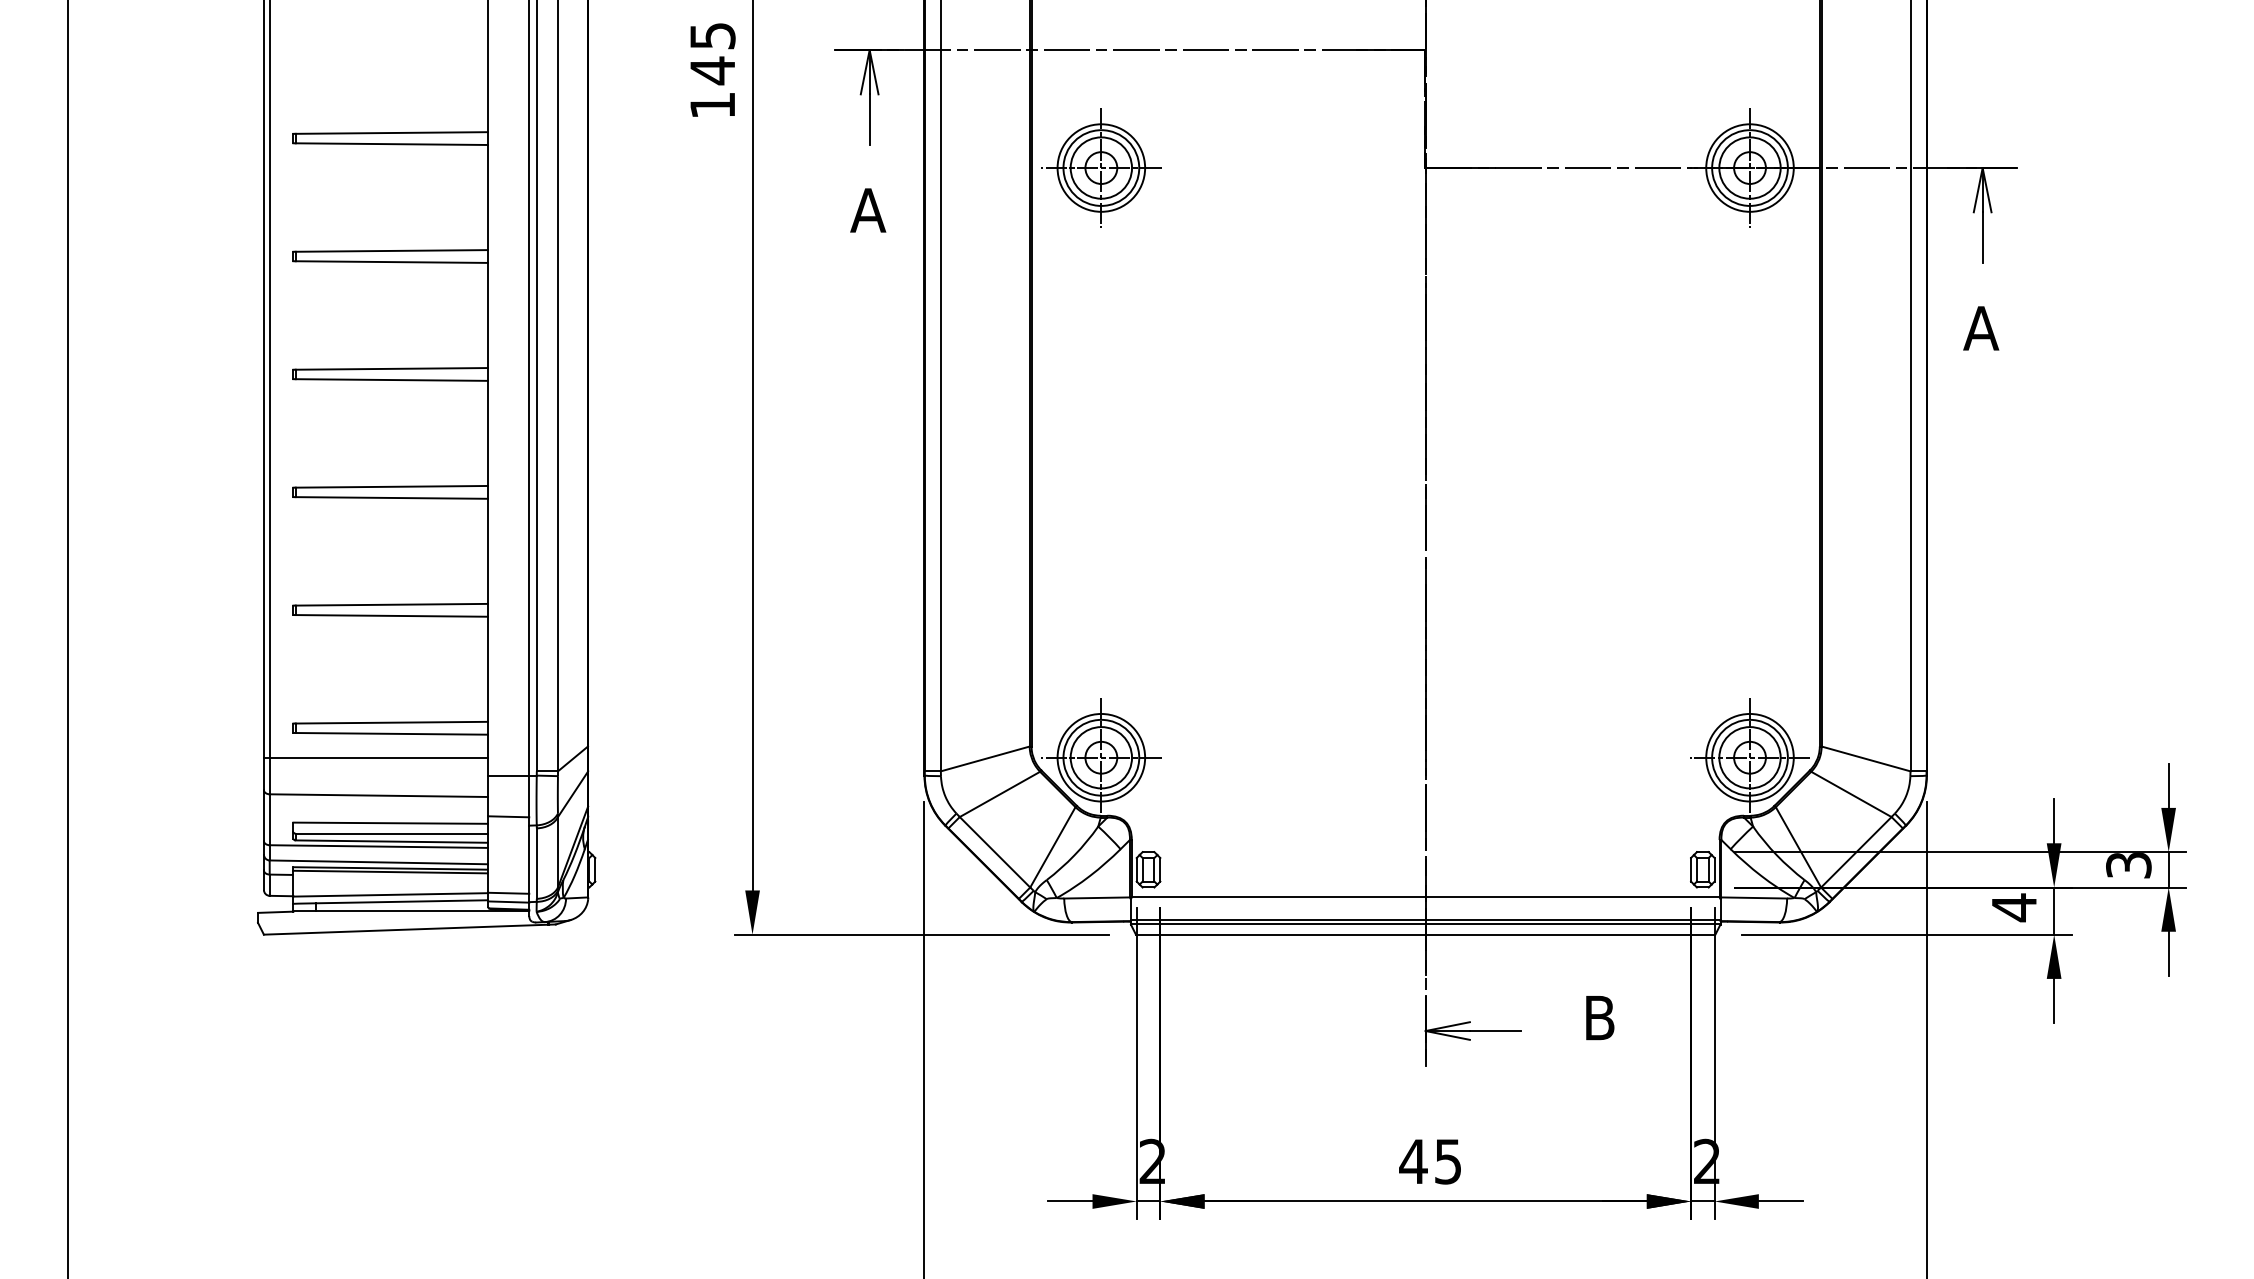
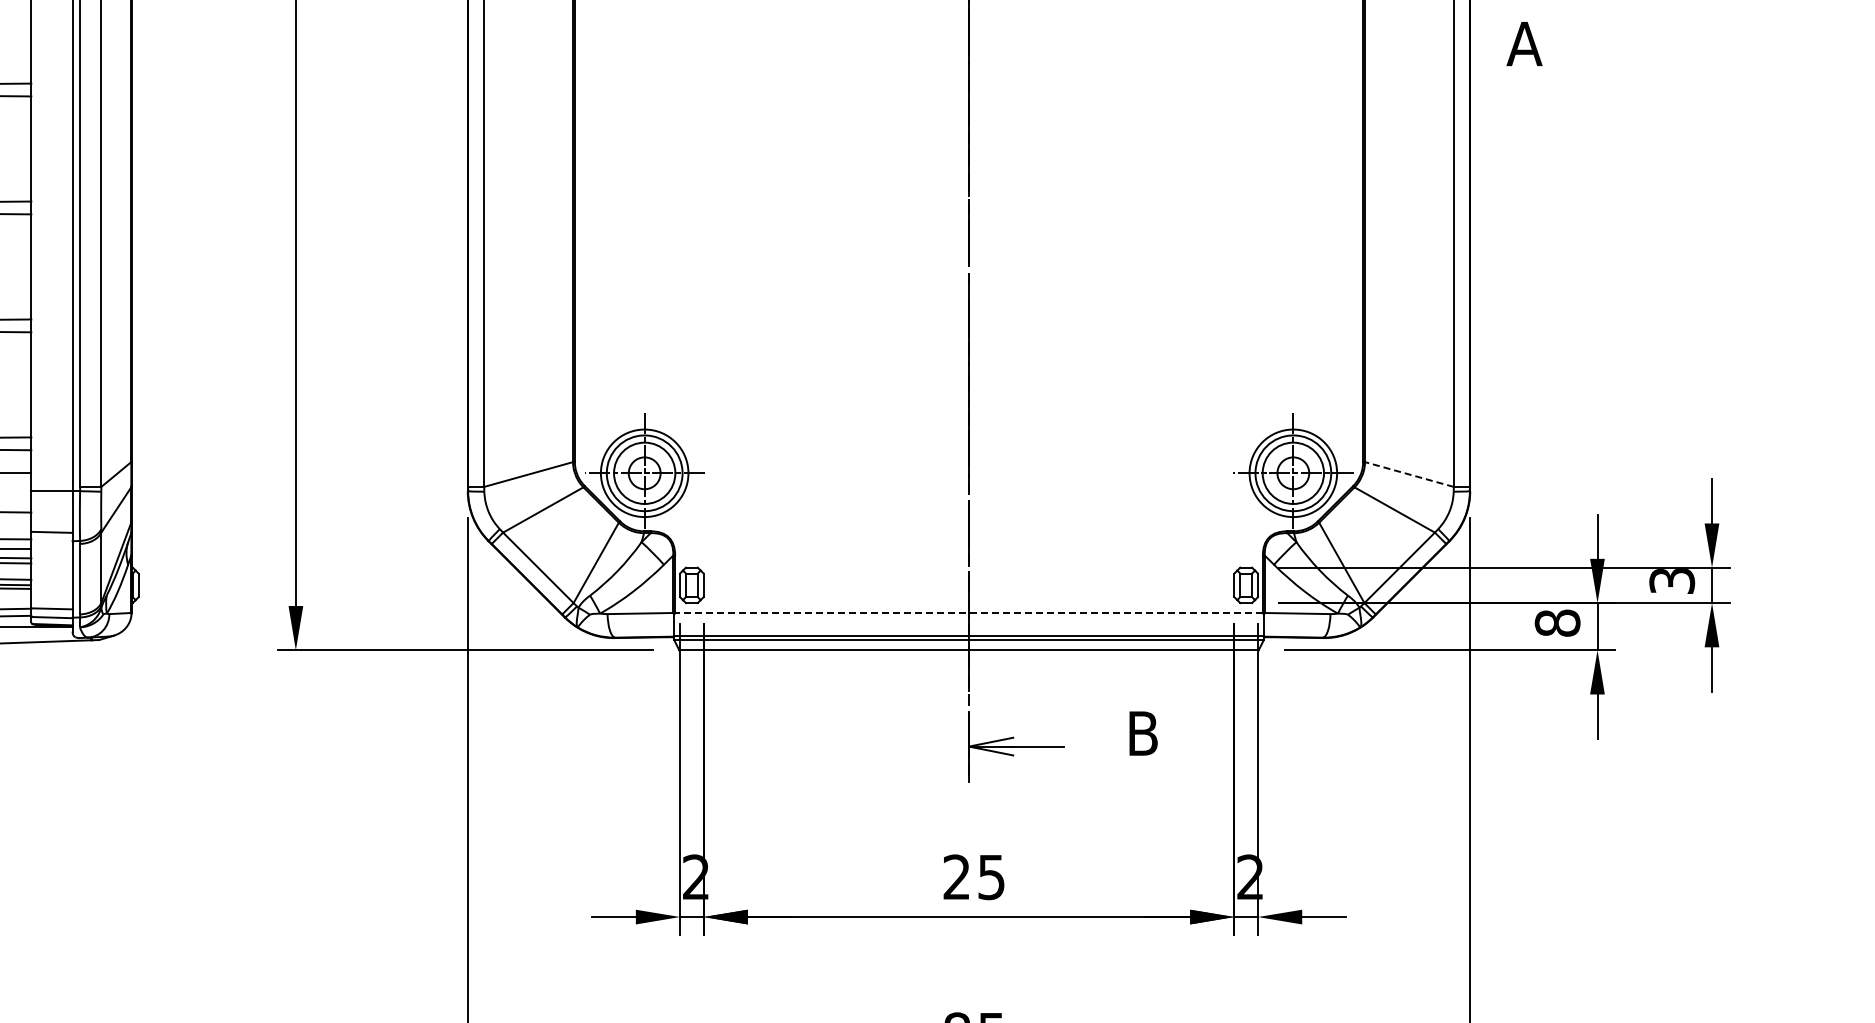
line: (1865, 758) -> (1408, 474), solid -> dashed
line: (1425, 897) -> (968, 613), solid -> dashed
text: (2014, 907) -> (1557, 623), 4 -> 8
text: (1413, 1160) -> (956, 876), 45 -> 25

